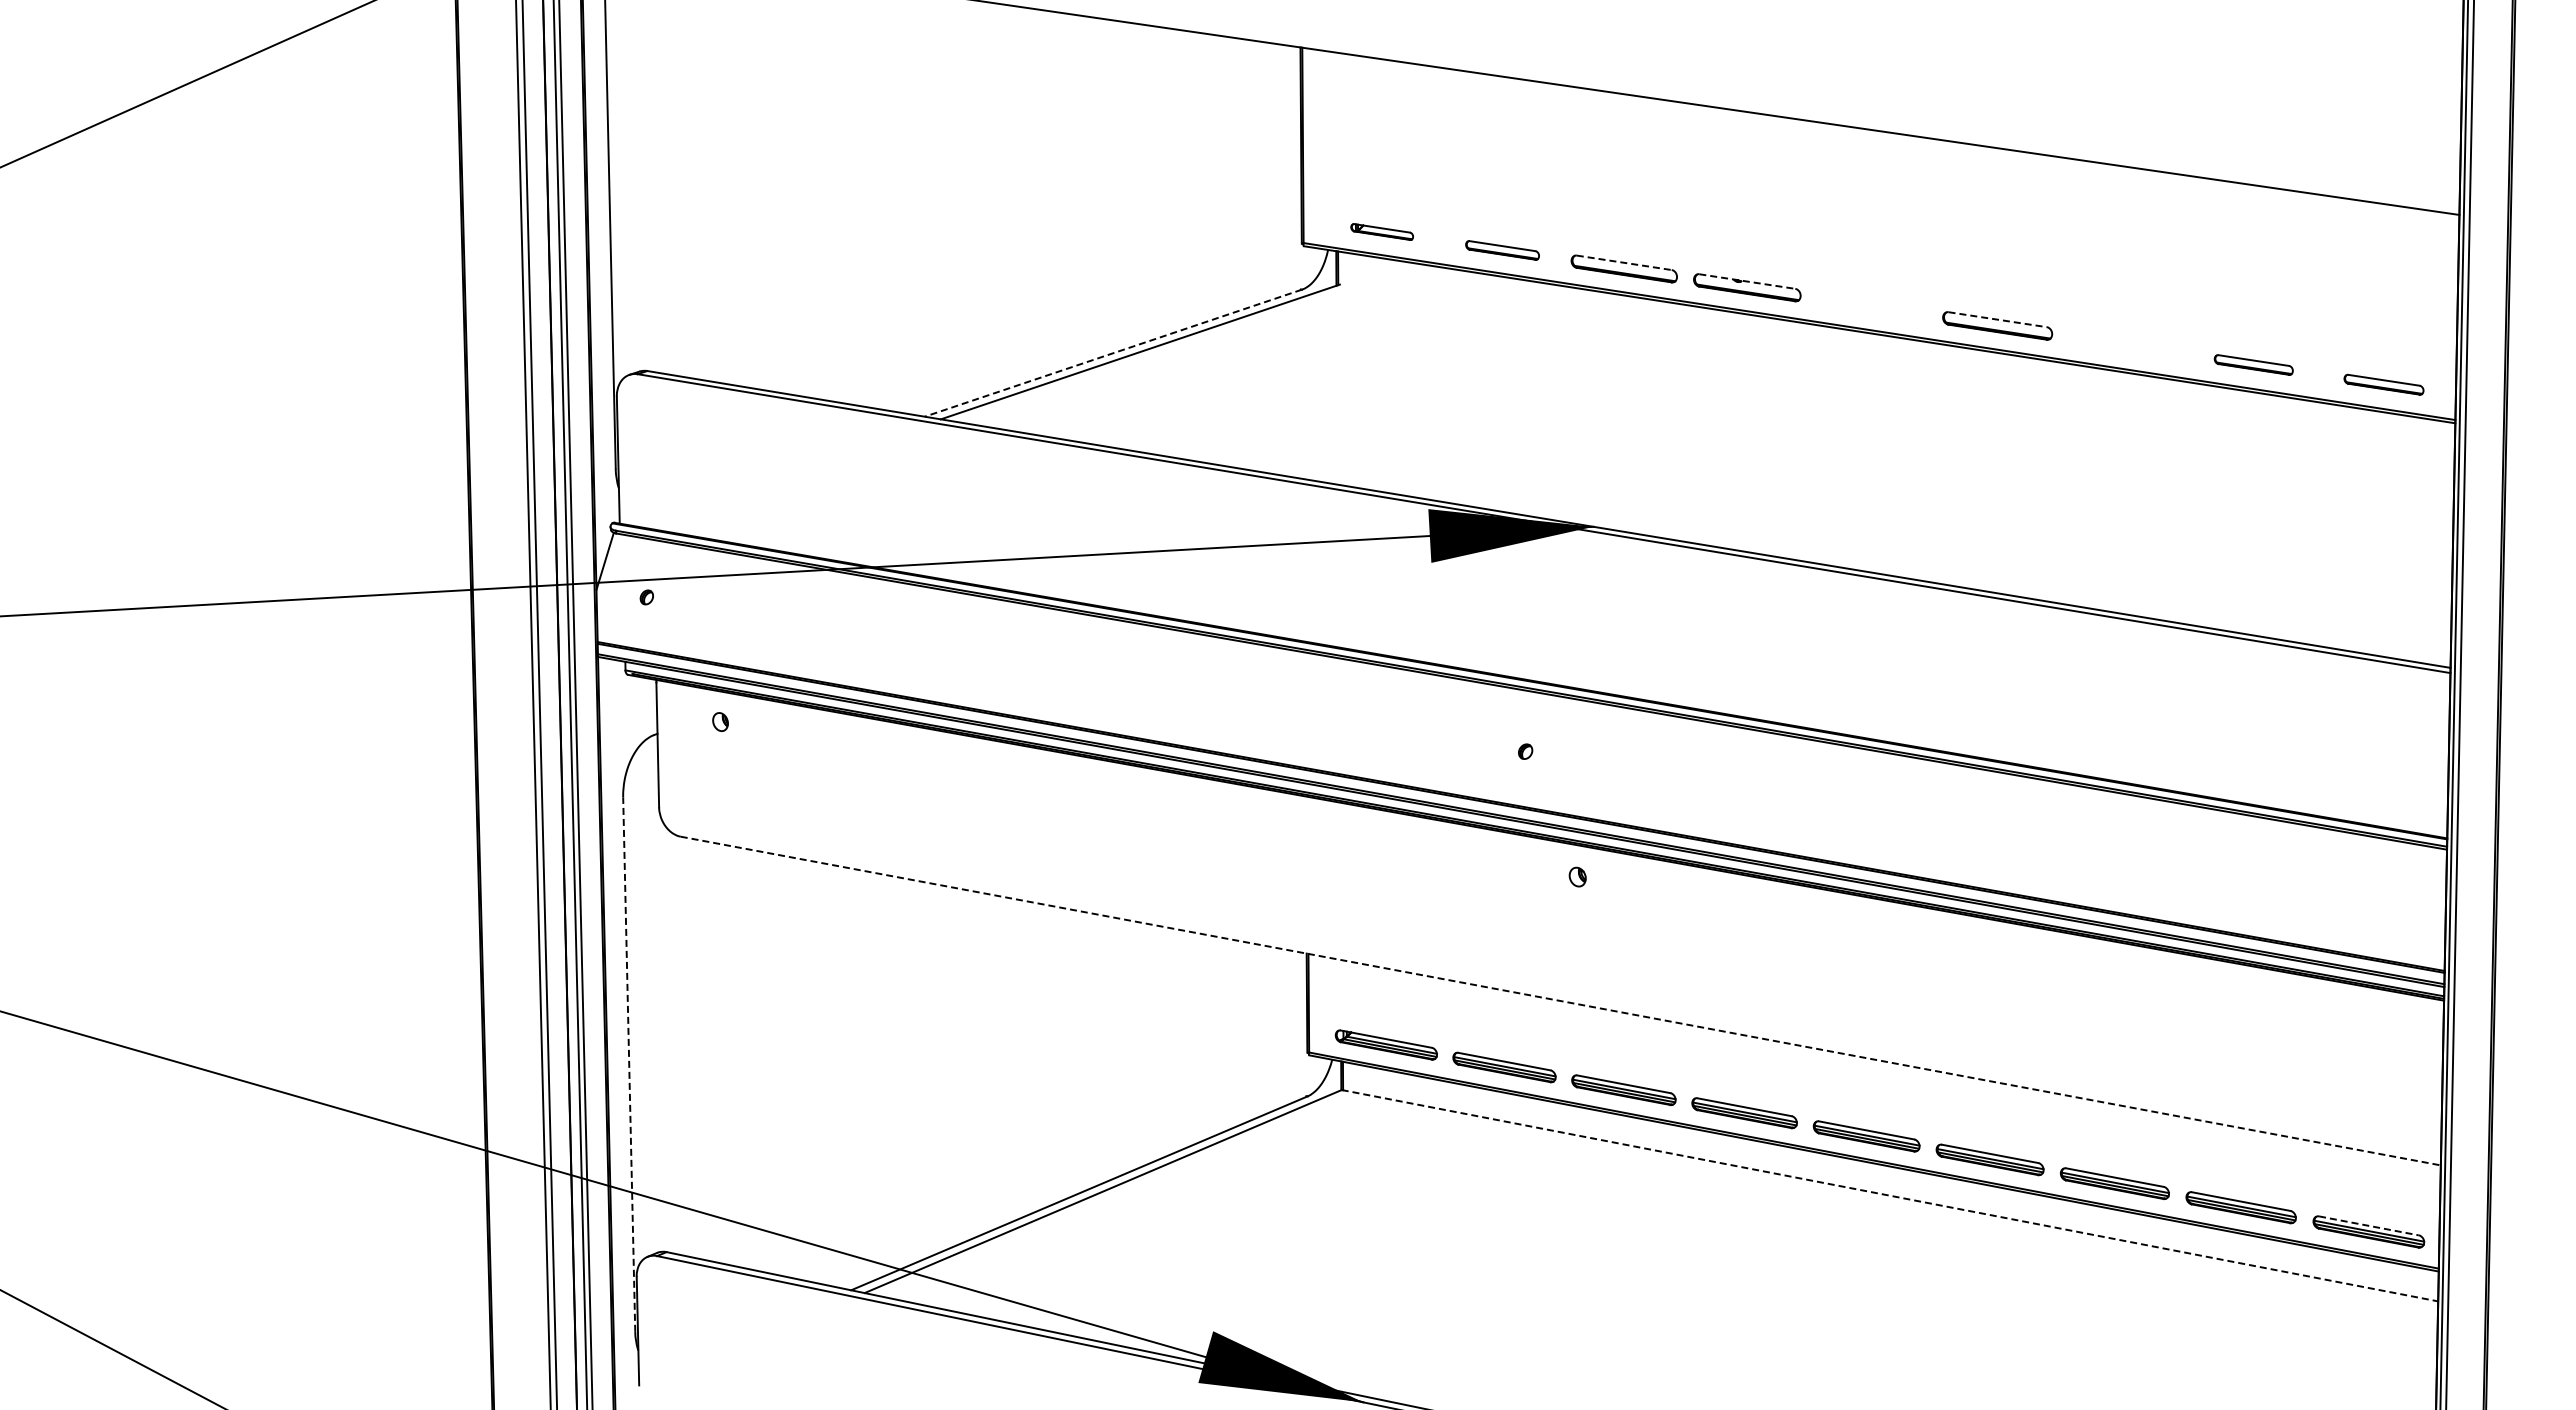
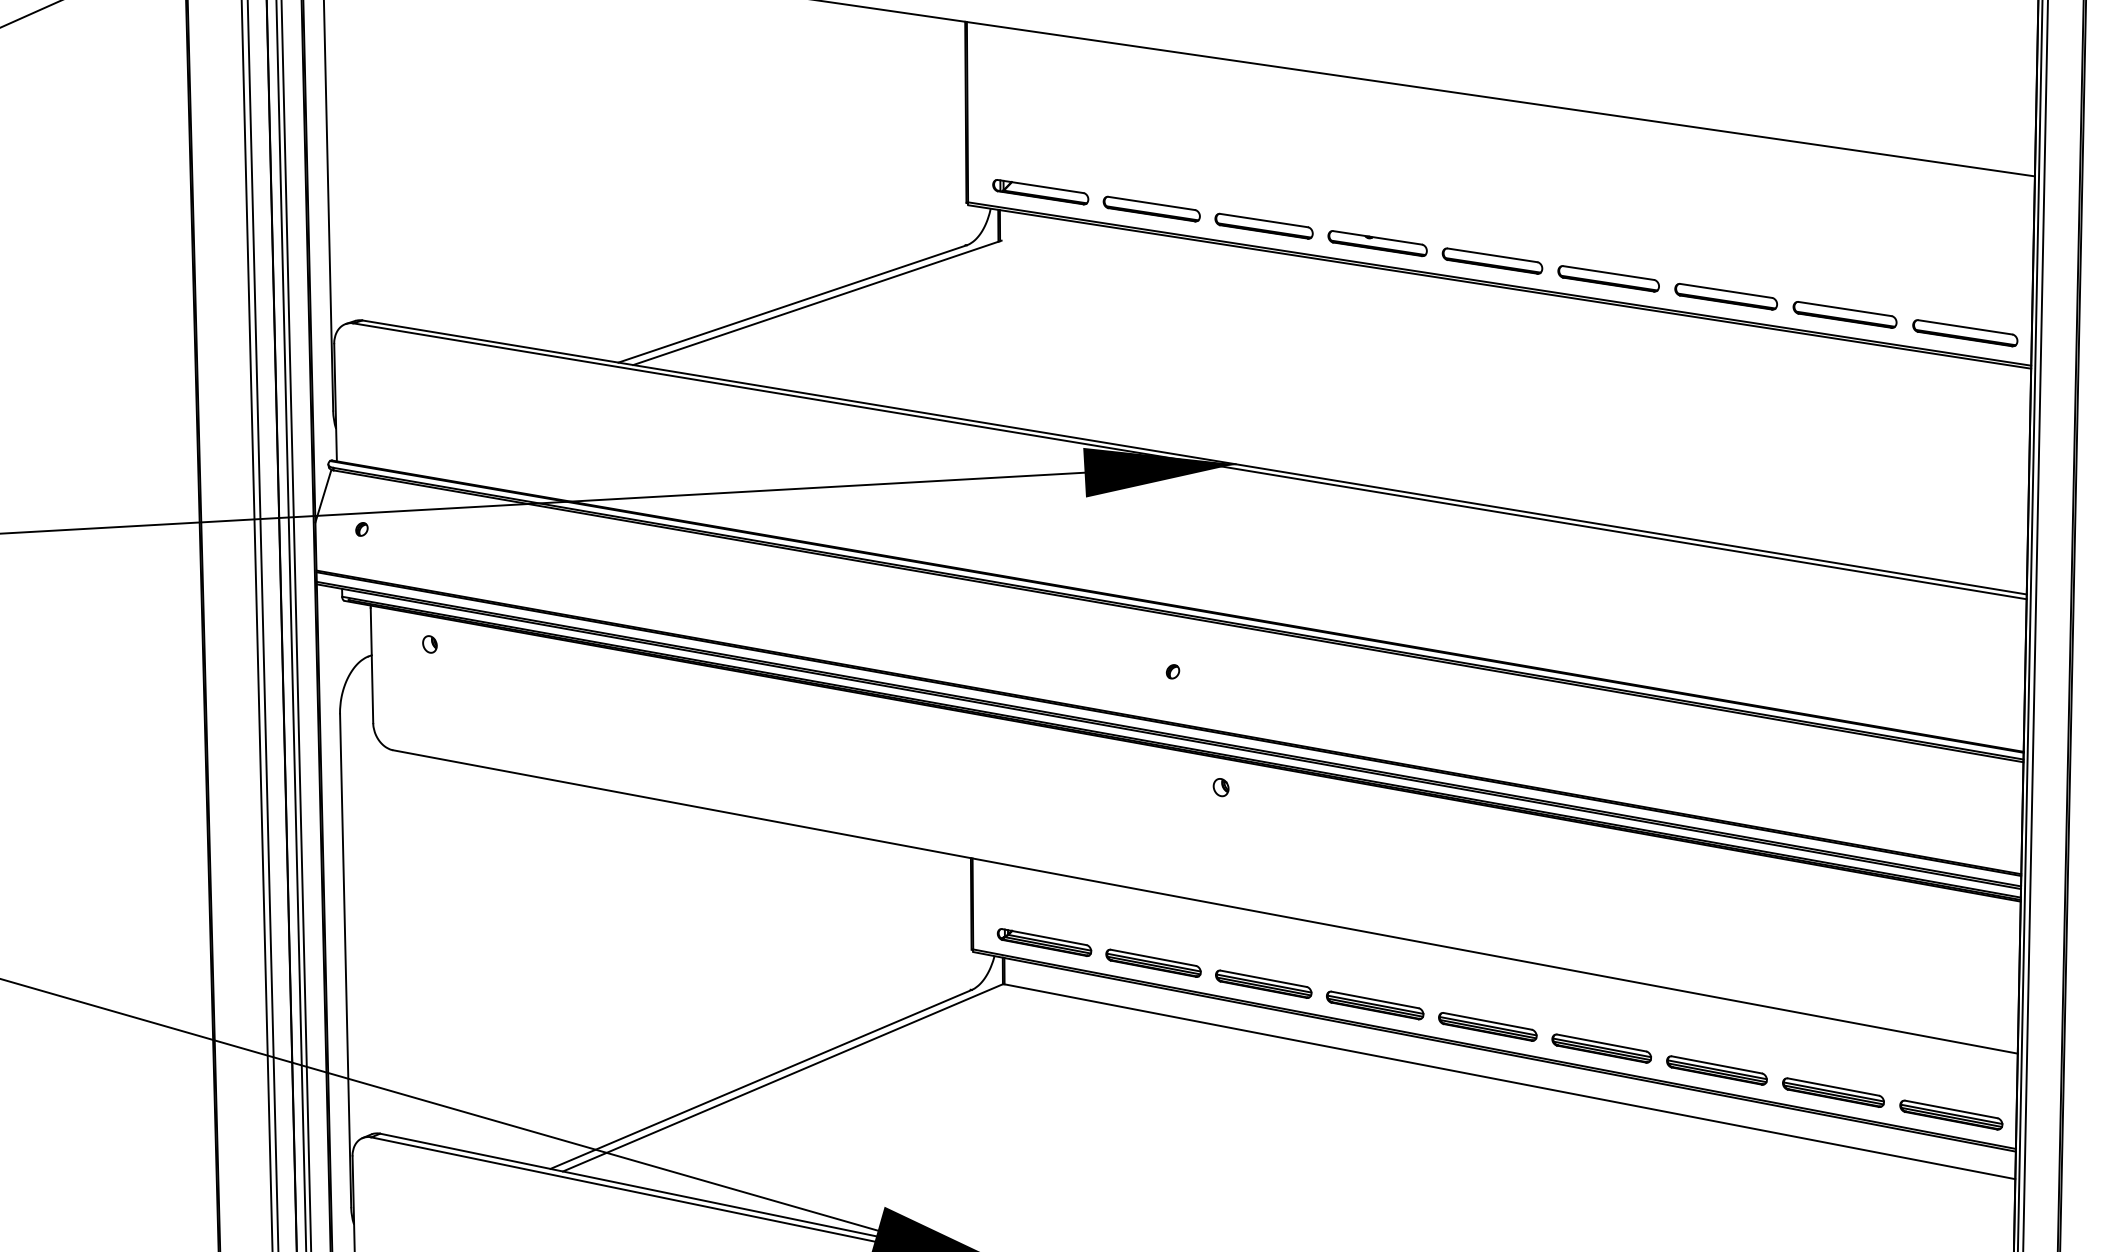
part: (1381, 231) -> (1039, 191), size x1.67
part: (1502, 250) -> (1151, 209), size x1.43
line: (1624, 262) -> (1264, 220), dashed -> solid
line: (1747, 281) -> (1377, 237), dashed -> solid
part: (1871, 306) -> (1492, 260), added
line: (1997, 319) -> (1608, 272), dashed -> solid
part: (2124, 345) -> (1725, 296), added
line: (1112, 353) -> (791, 304), dashed -> solid
part: (2253, 364) -> (1844, 314), size x1.43
part: (2383, 384) -> (1964, 332), size x1.43
line: (1561, 1001) -> (1206, 902), dashed -> solid
line: (629, 1064) -> (345, 960), dashed -> solid
line: (1890, 1195) -> (1509, 1081), dashed -> solid
line: (2368, 1225) -> (1950, 1109), dashed -> solid

